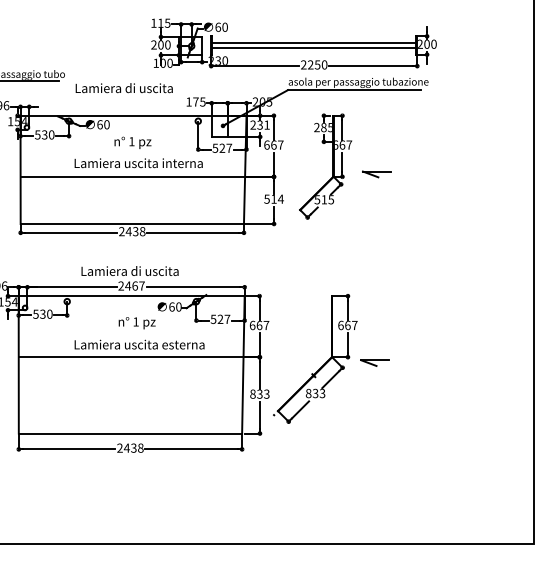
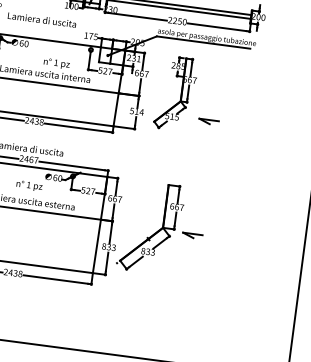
text: (132, 142) -> (56, 63), moved
part: (376, 174) -> (208, 122), moved

